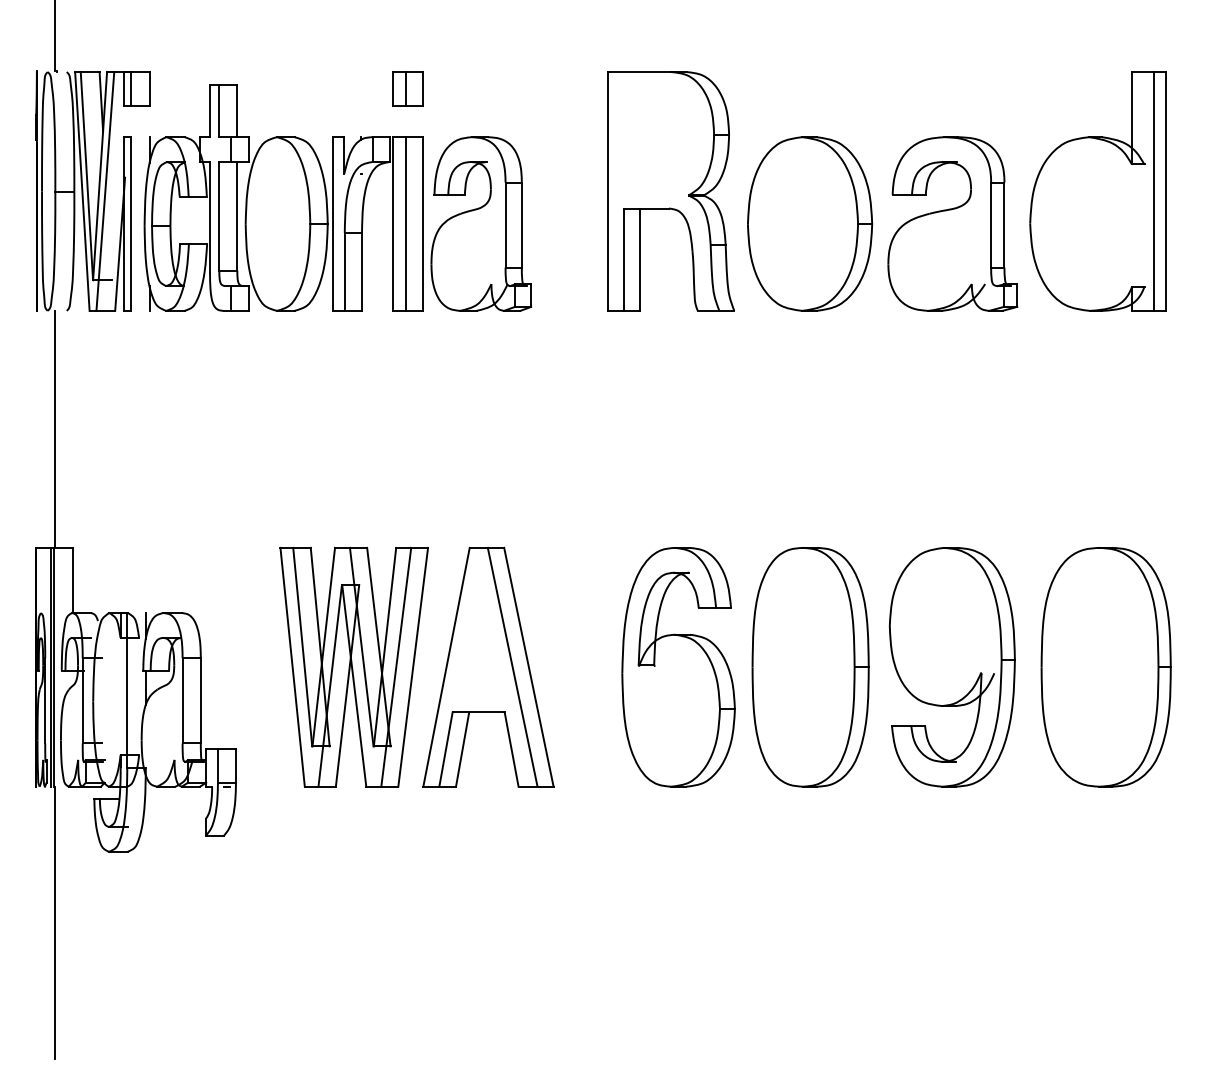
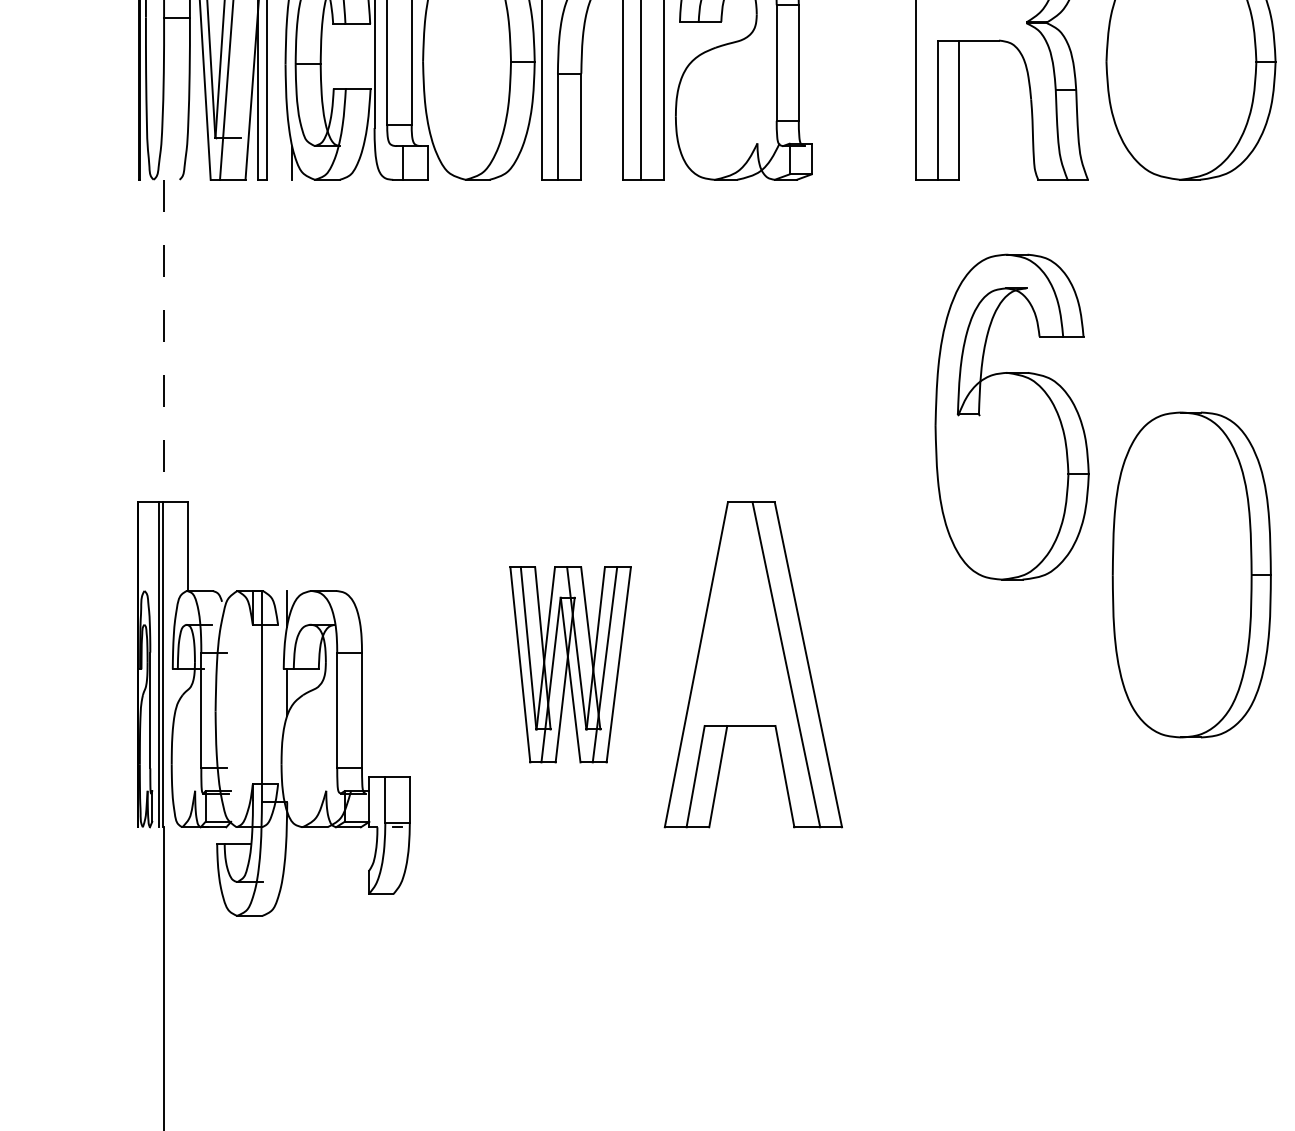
line: (55, 429) -> (164, 341), solid -> dashed
part: (353, 667) -> (569, 665), size x0.6
part: (678, 667) -> (1012, 417), moved
part: (810, 667) -> (1191, 575), moved

